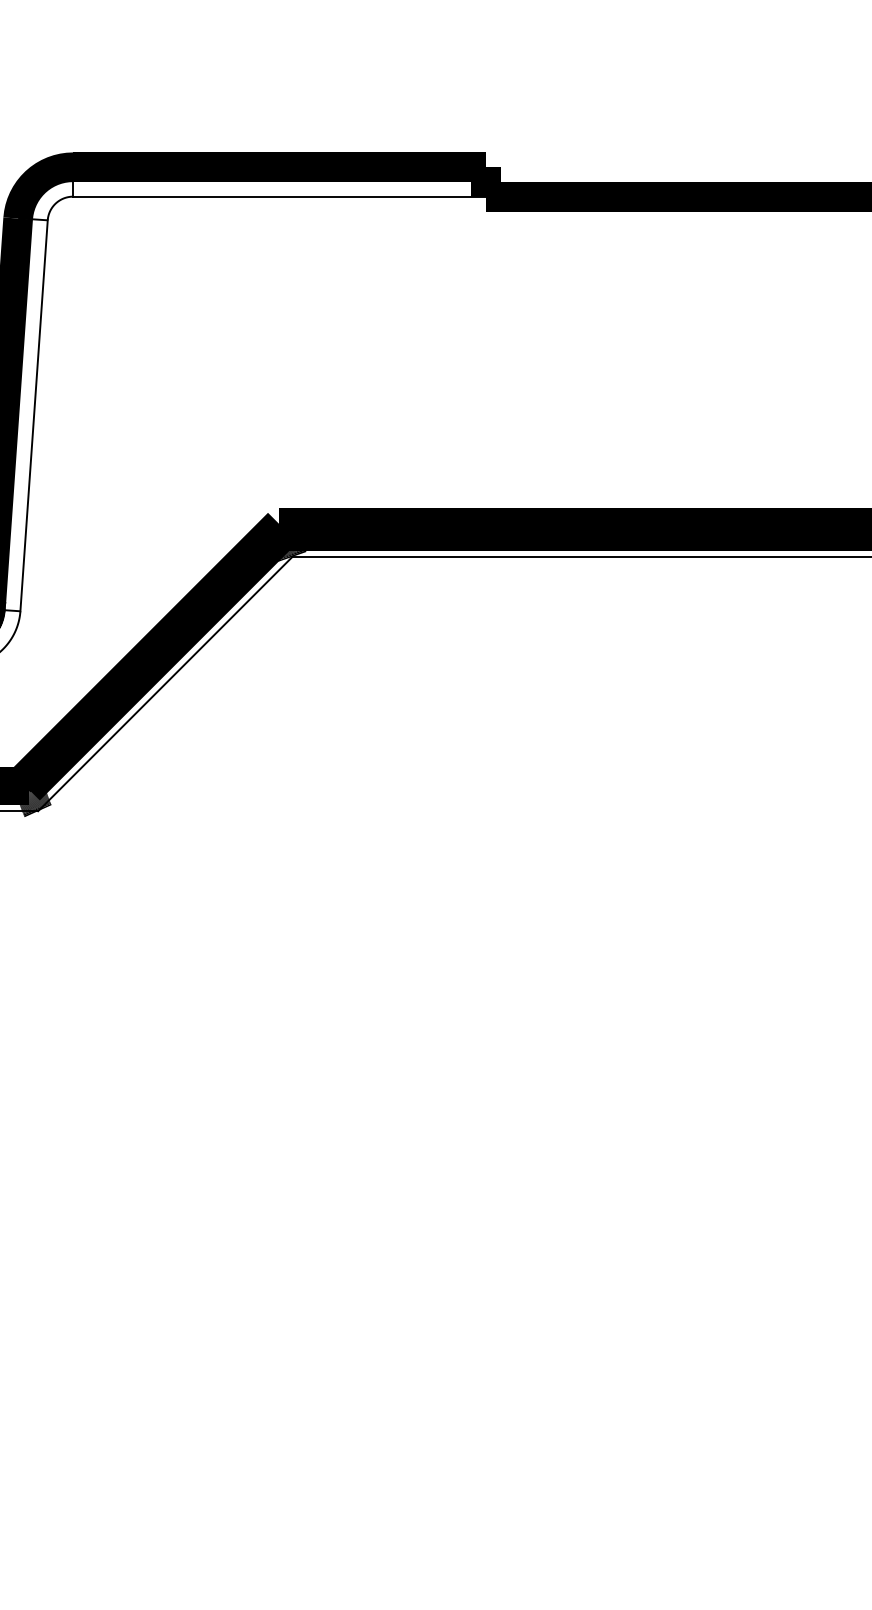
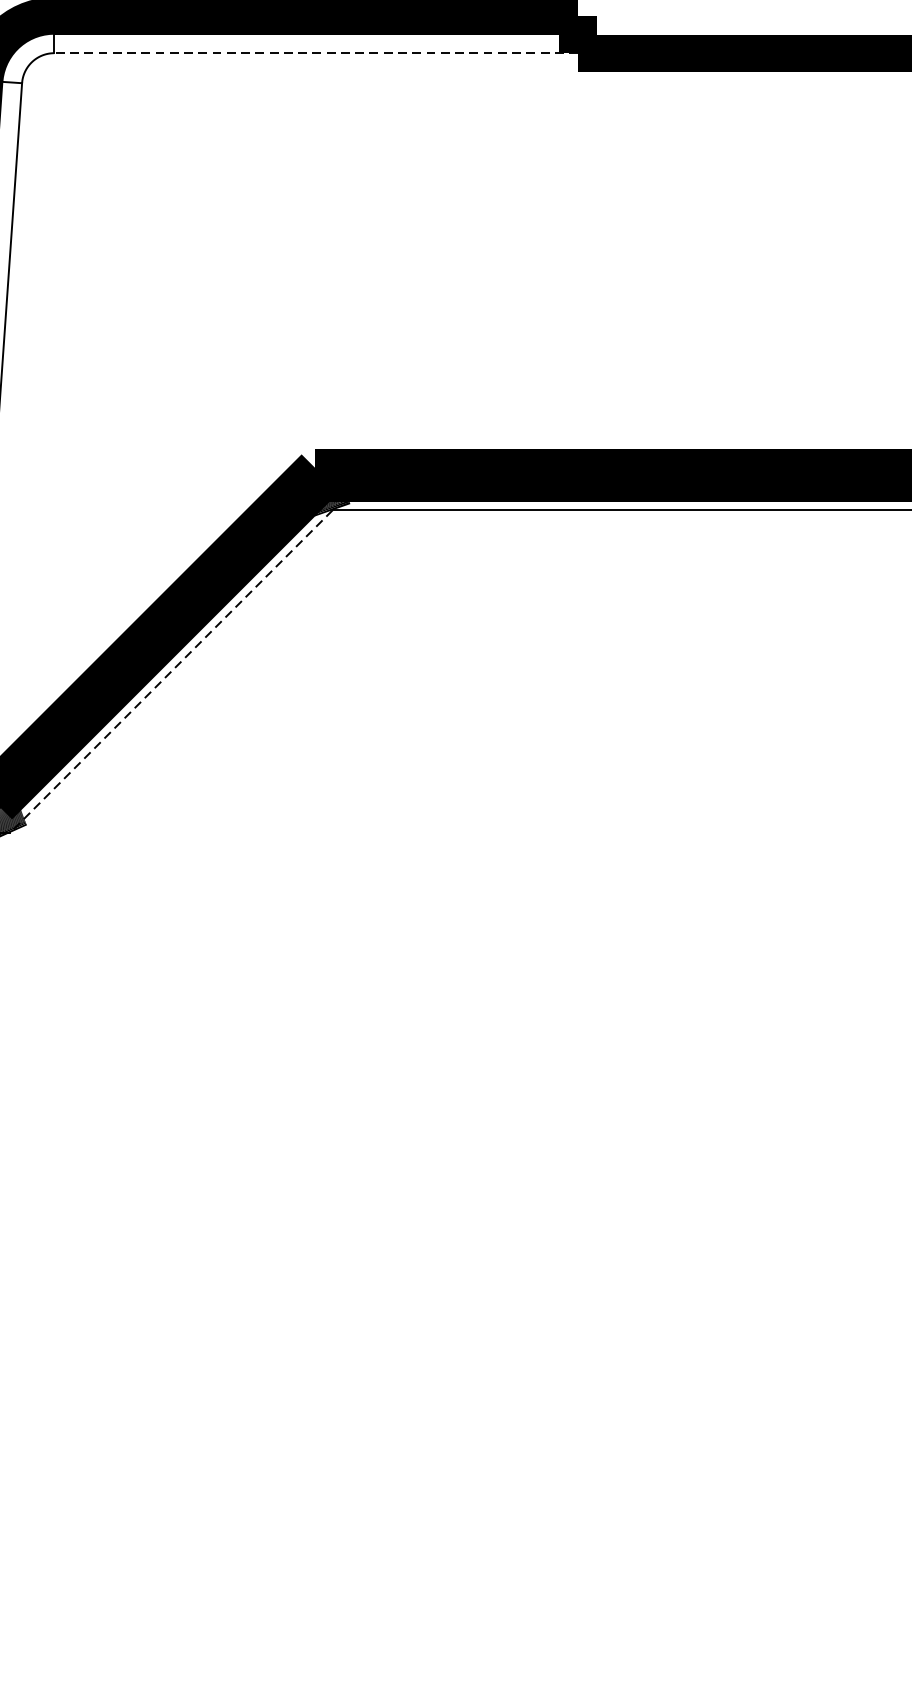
line: (278, 196) -> (314, 52), solid -> dashed
line: (165, 684) -> (171, 672), solid -> dashed

